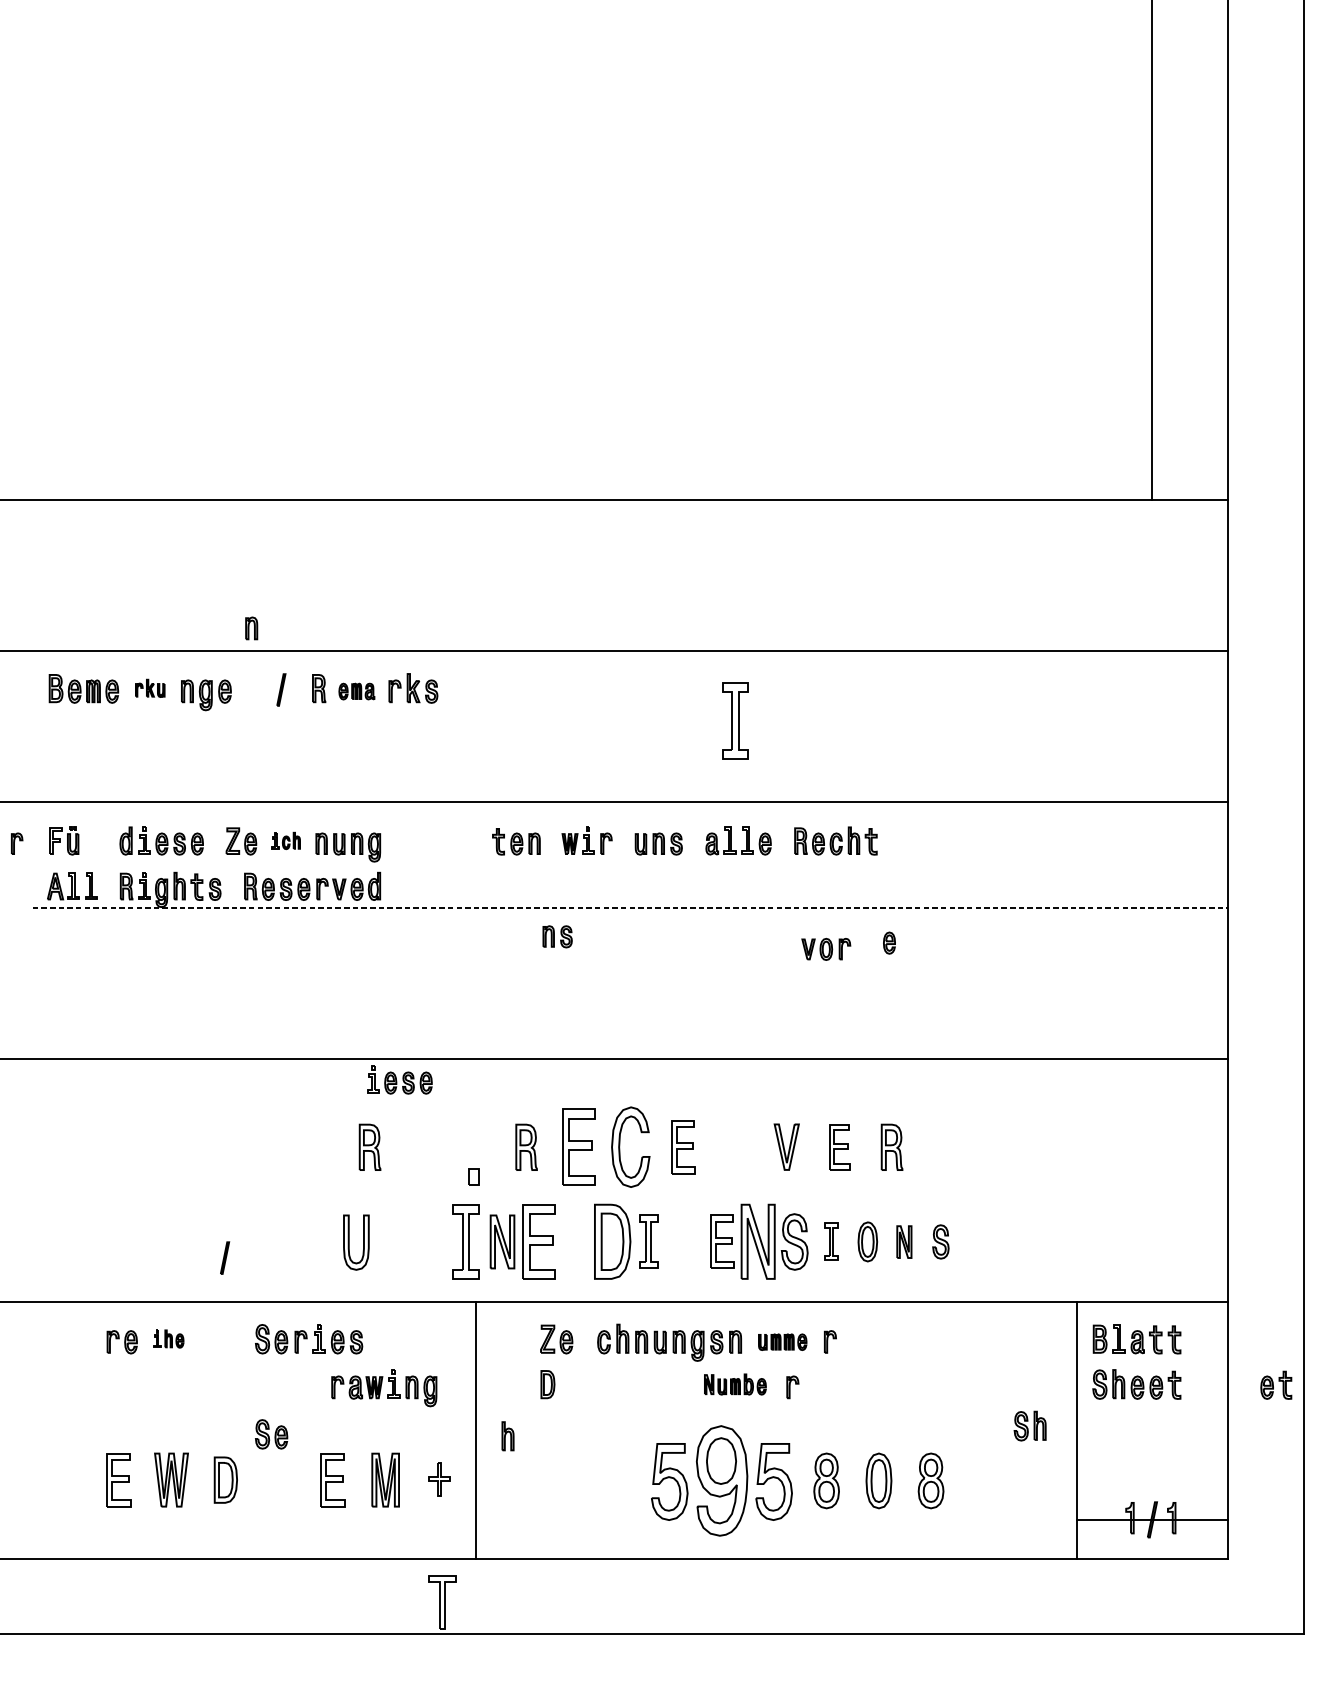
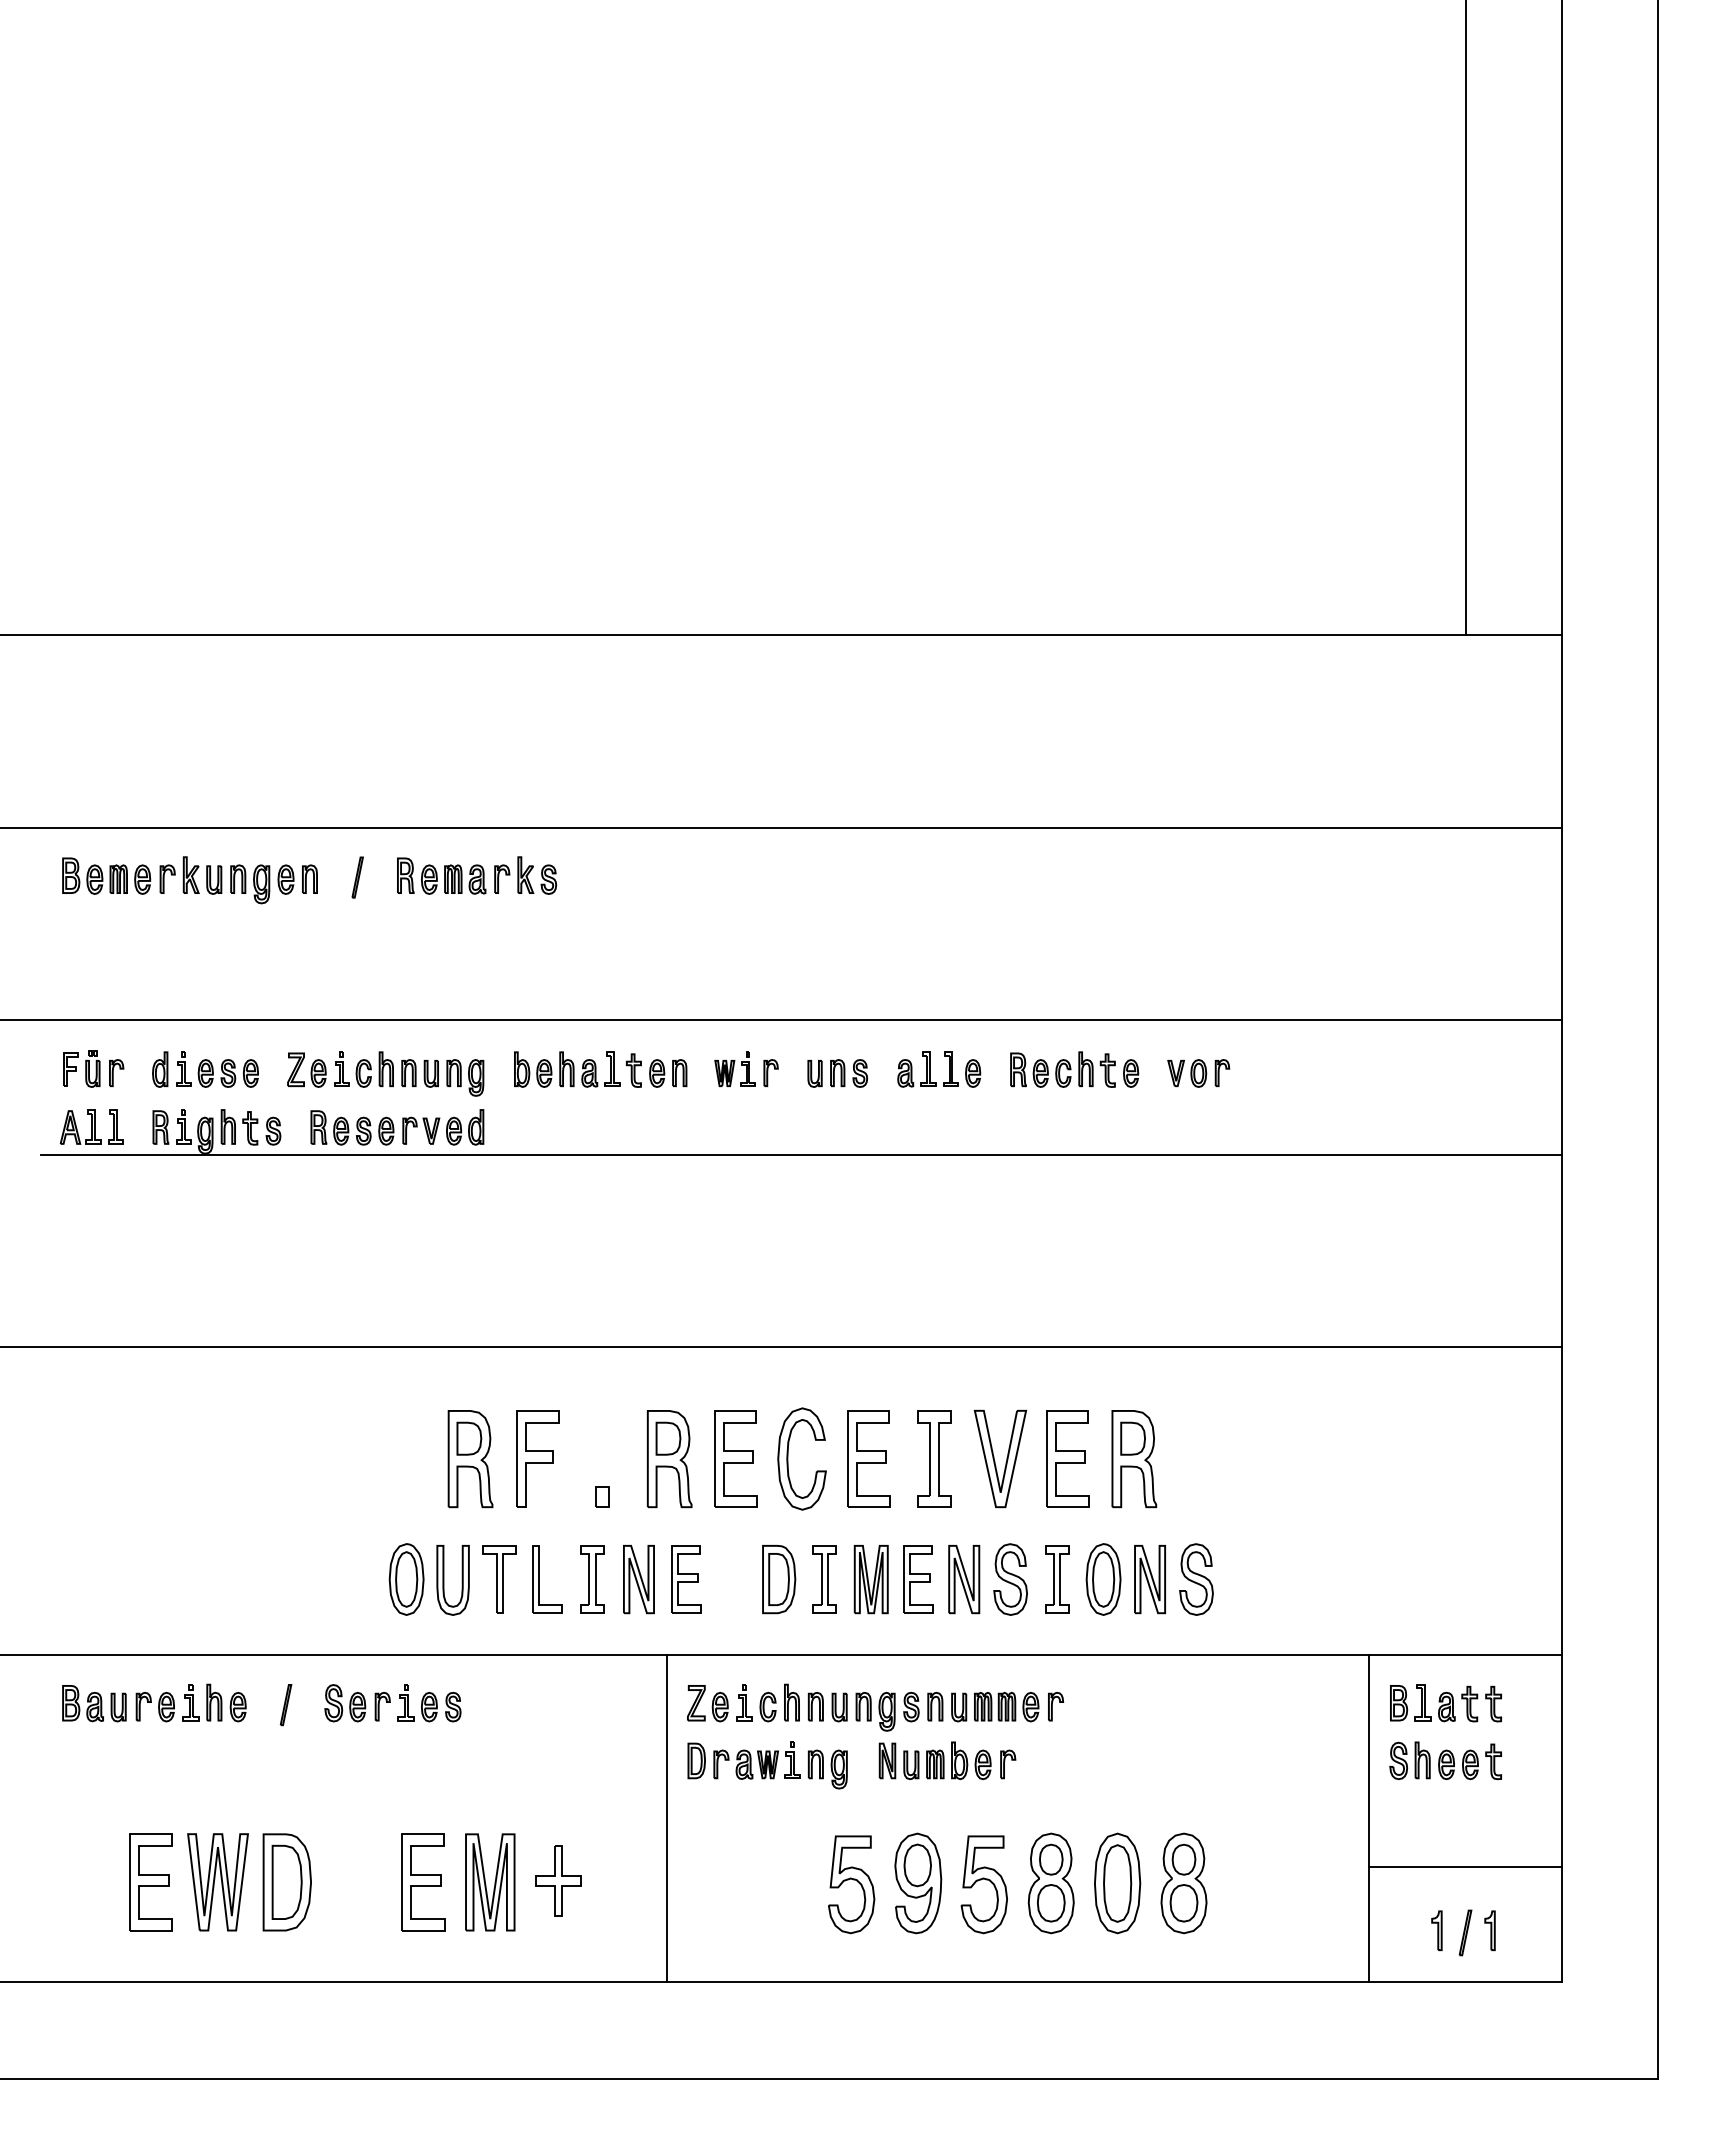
part: (251, 627) -> (309, 878), moved
part: (149, 688) -> (190, 875), size x1.67
part: (356, 691) -> (453, 879), size x1.43
part: (735, 720) -> (934, 1458), moved
part: (285, 840) -> (363, 1069), size x1.67
part: (446, 840) -> (567, 1069), added
part: (17, 844) -> (116, 1073), moved
line: (631, 908) -> (802, 1155), dashed -> solid
part: (557, 936) -> (709, 1191), removed
part: (889, 943) -> (1131, 1073), moved
part: (826, 949) -> (1198, 1073), moved
part: (399, 1079) -> (508, 1373), removed
part: (422, 1146) -> (537, 1458), added
part: (683, 1146) -> (868, 1458), size x1.43
part: (786, 1146) -> (1000, 1458), size x1.67
part: (839, 1146) -> (1067, 1458), size x1.67
part: (370, 1147) -> (470, 1459), size x1.67
part: (526, 1147) -> (669, 1459), size x1.67
part: (892, 1147) -> (1134, 1459), size x1.67
part: (319, 1241) -> (406, 1579), added
part: (424, 1241) -> (539, 1579), added
part: (465, 1241) -> (592, 1579), size x0.71
part: (539, 1241) -> (686, 1579), size x0.71
part: (613, 1241) -> (779, 1579), size x0.71
part: (684, 1241) -> (870, 1579), added
part: (758, 1241) -> (964, 1579), size x0.71
part: (831, 1241) -> (1057, 1579), size x1.43
part: (867, 1241) -> (1103, 1579), size x1.43
part: (903, 1241) -> (1149, 1579), size x1.67
part: (940, 1241) -> (1196, 1579), size x1.67
part: (224, 1258) -> (285, 1705), moved
part: (168, 1338) -> (214, 1702), size x1.67
part: (585, 1338) -> (744, 1702), added
part: (74, 1339) -> (94, 1703), added
part: (782, 1341) -> (995, 1706), size x1.43
part: (734, 1384) -> (934, 1760), size x1.43
part: (1275, 1385) -> (1622, 1761), removed
part: (384, 1388) -> (780, 1765), moved
part: (1029, 1425) -> (1309, 1813), removed
line: (475, 1429) -> (666, 1818), moved
part: (271, 1434) -> (345, 1824), removed
part: (507, 1436) -> (645, 1826), removed
part: (439, 1478) -> (558, 1880), size x1.67
part: (118, 1480) -> (150, 1882), size x1.43
part: (171, 1480) -> (217, 1882), size x1.43
part: (225, 1480) -> (286, 1882), size x1.67
part: (333, 1480) -> (423, 1882), size x1.43
part: (385, 1480) -> (490, 1882), size x1.43
part: (722, 1480) -> (918, 1883), size x0.71
part: (826, 1480) -> (1050, 1883), size x1.43
part: (878, 1480) -> (1117, 1883), size x1.43
part: (930, 1480) -> (1183, 1883), size x1.43
line: (1152, 1520) -> (1465, 1867), moved
part: (442, 1602) -> (499, 1579), moved

